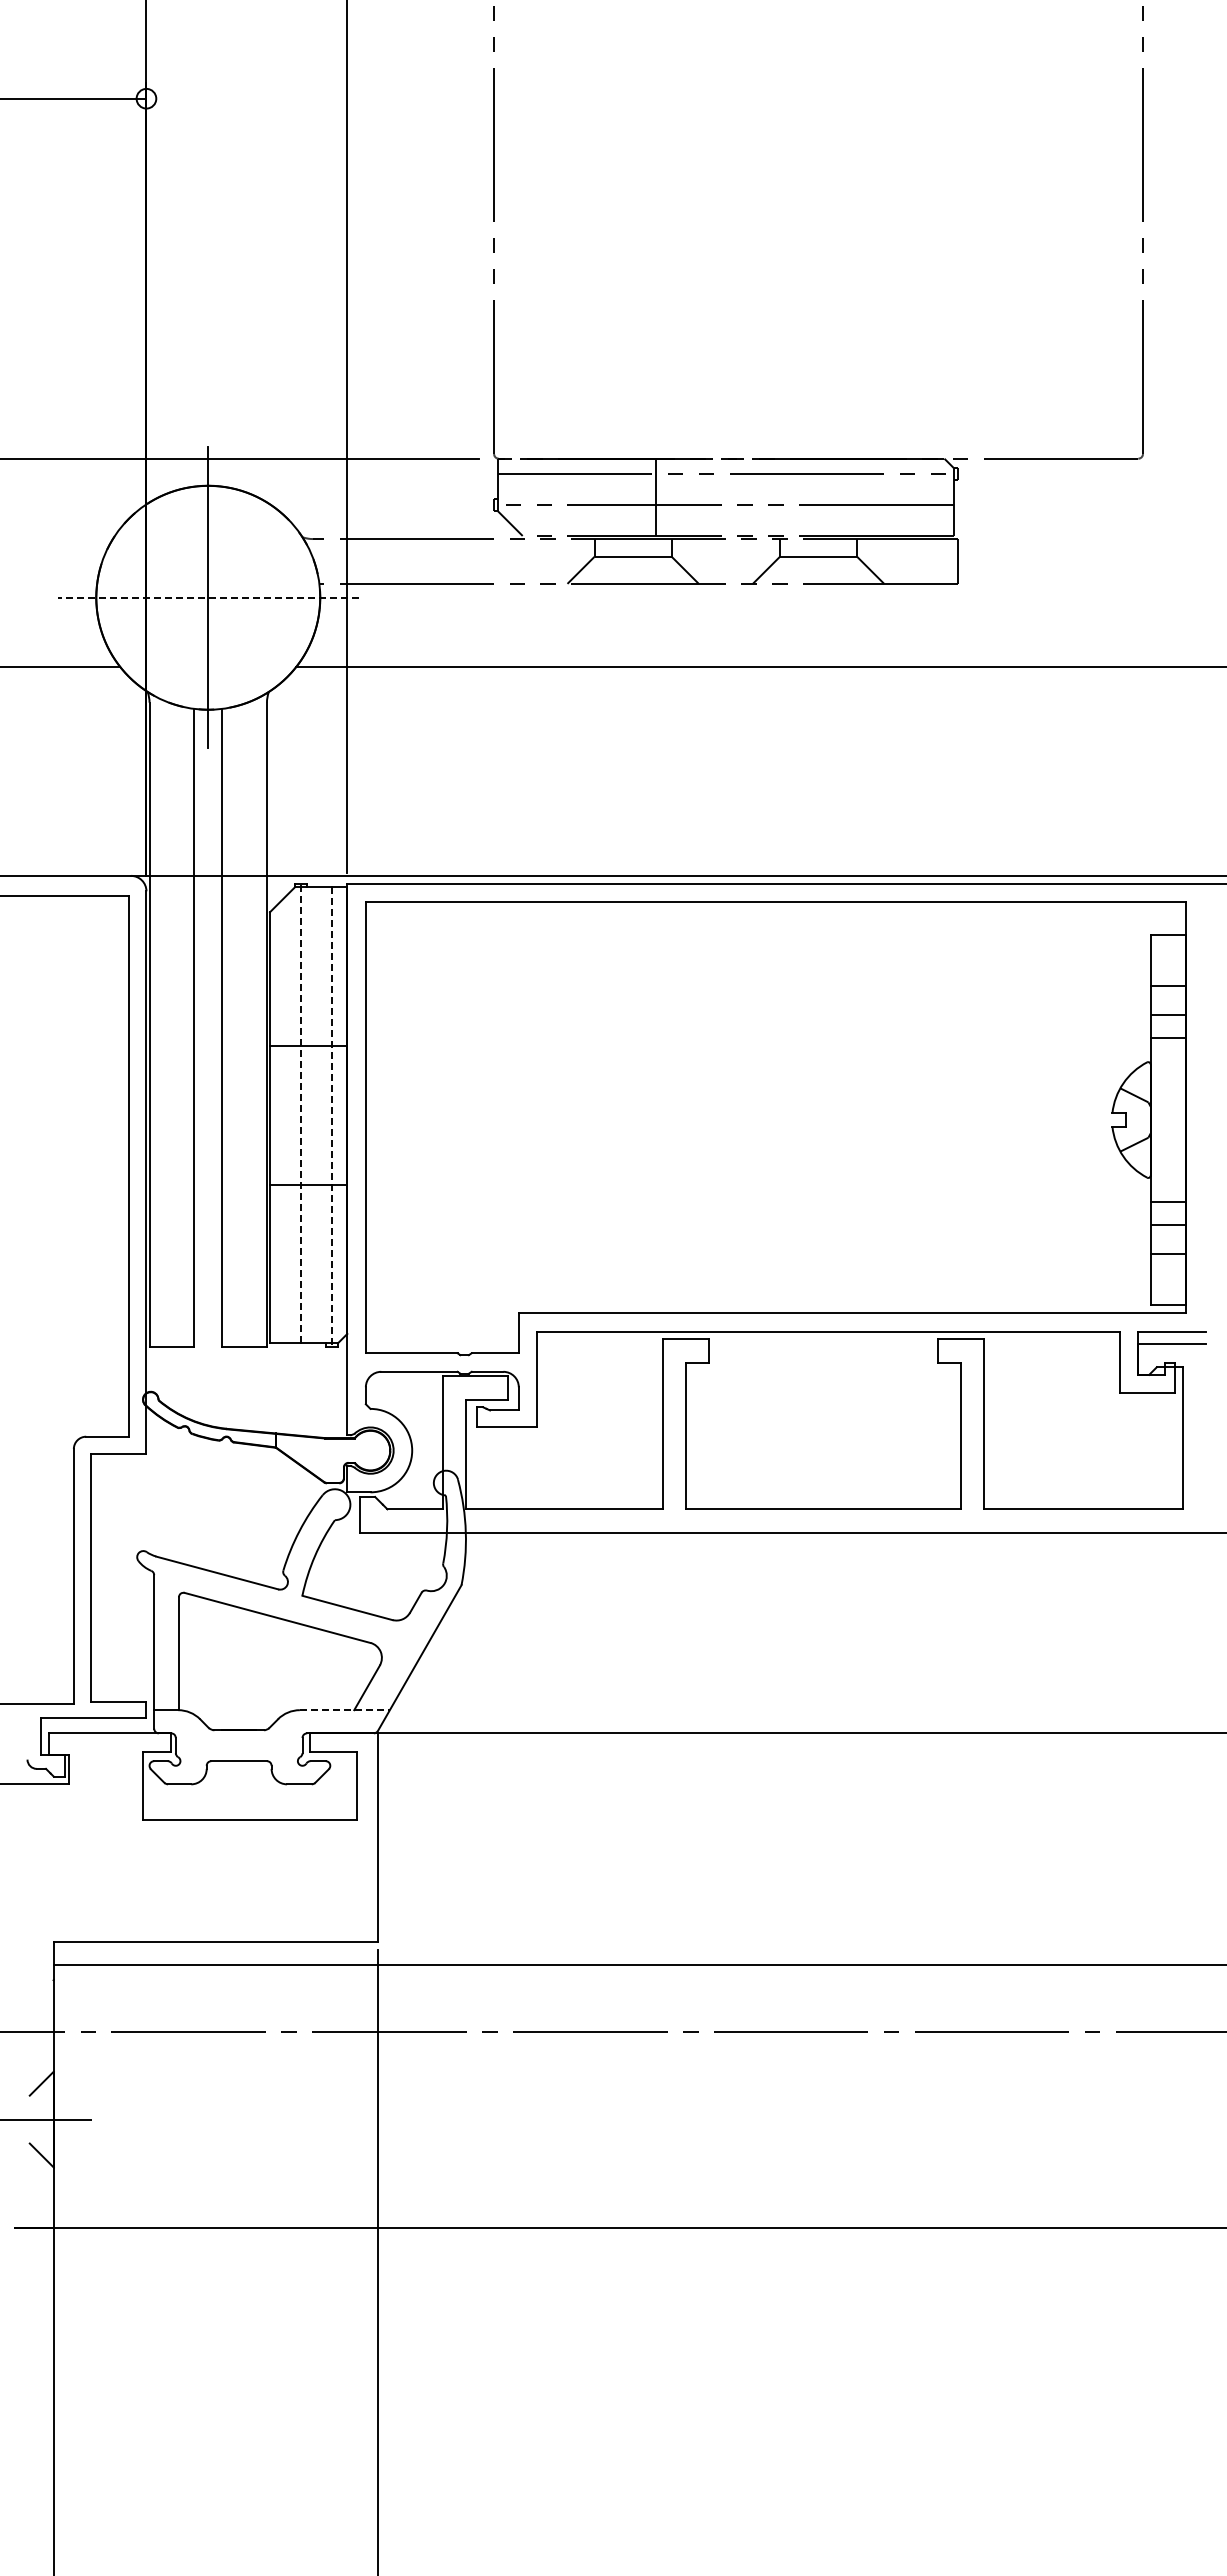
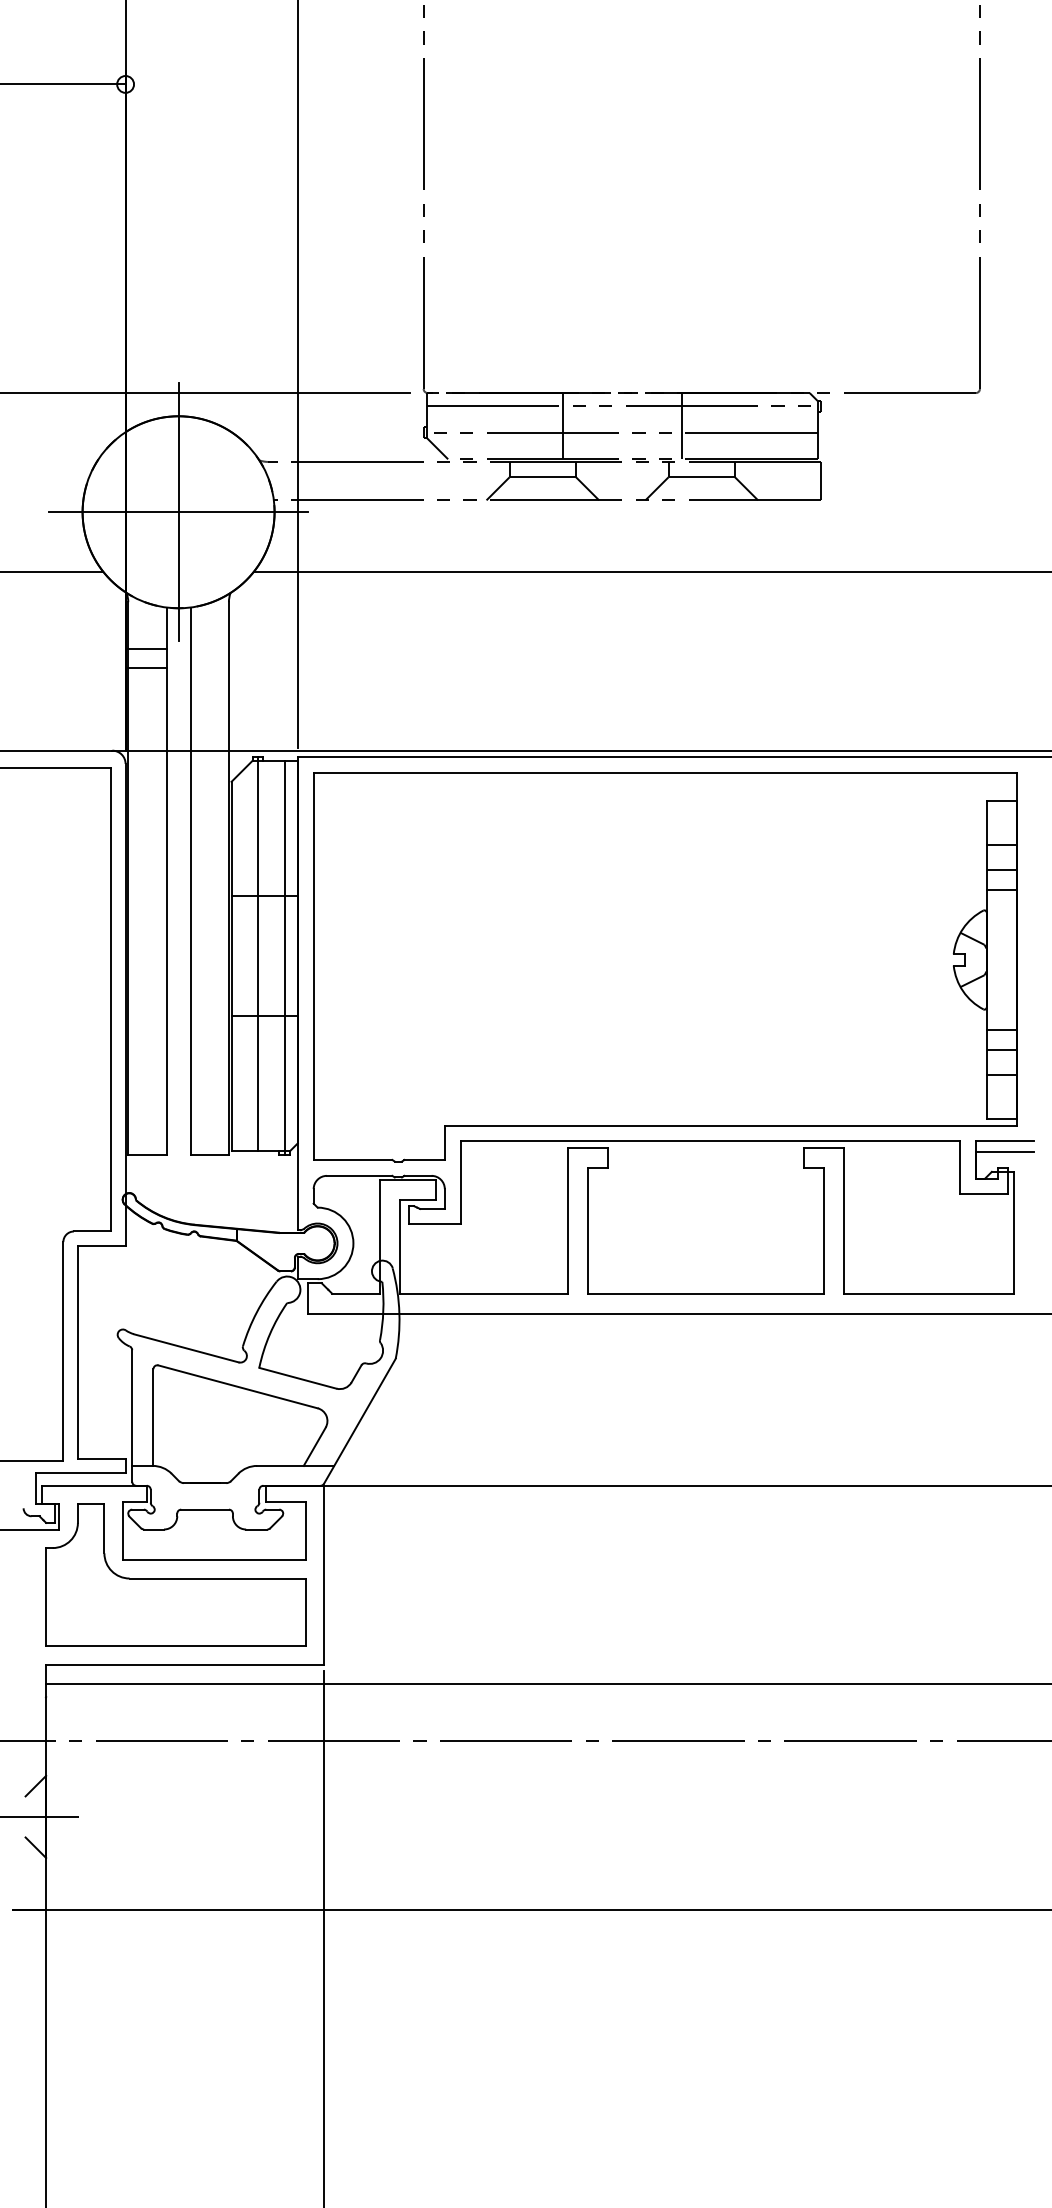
line: (795, 496) -> (682, 425), added
line: (208, 597) -> (178, 512), dashed -> solid
line: (171, 756) -> (147, 648), added
line: (171, 778) -> (147, 667), added
line: (300, 1113) -> (257, 954), dashed -> solid
line: (331, 1117) -> (284, 957), dashed -> solid
line: (345, 1710) -> (296, 1466), dashed -> solid
part: (205, 1837) -> (176, 1575), added

